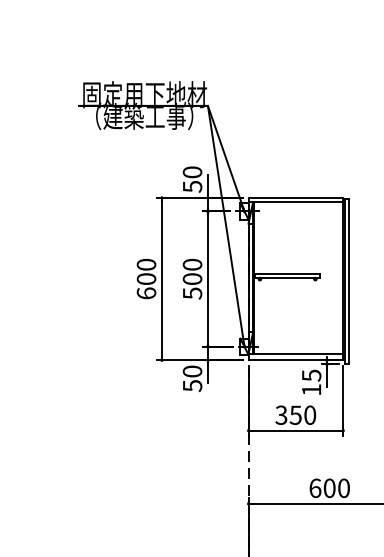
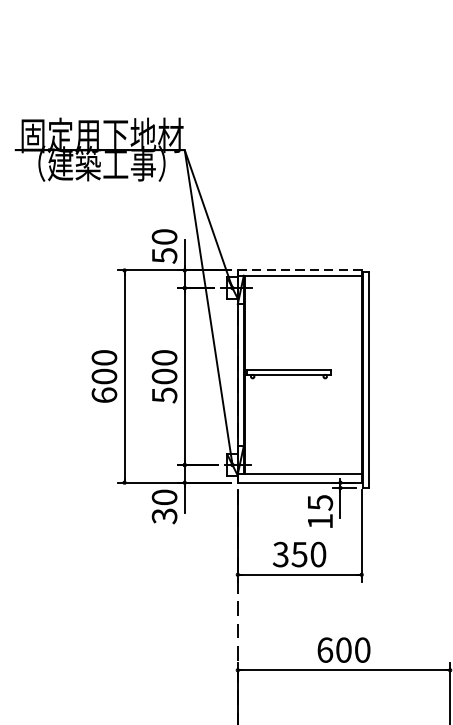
line: (296, 197) -> (300, 269), solid -> dashed
text: (191, 385) -> (163, 515), 50 -> 30

